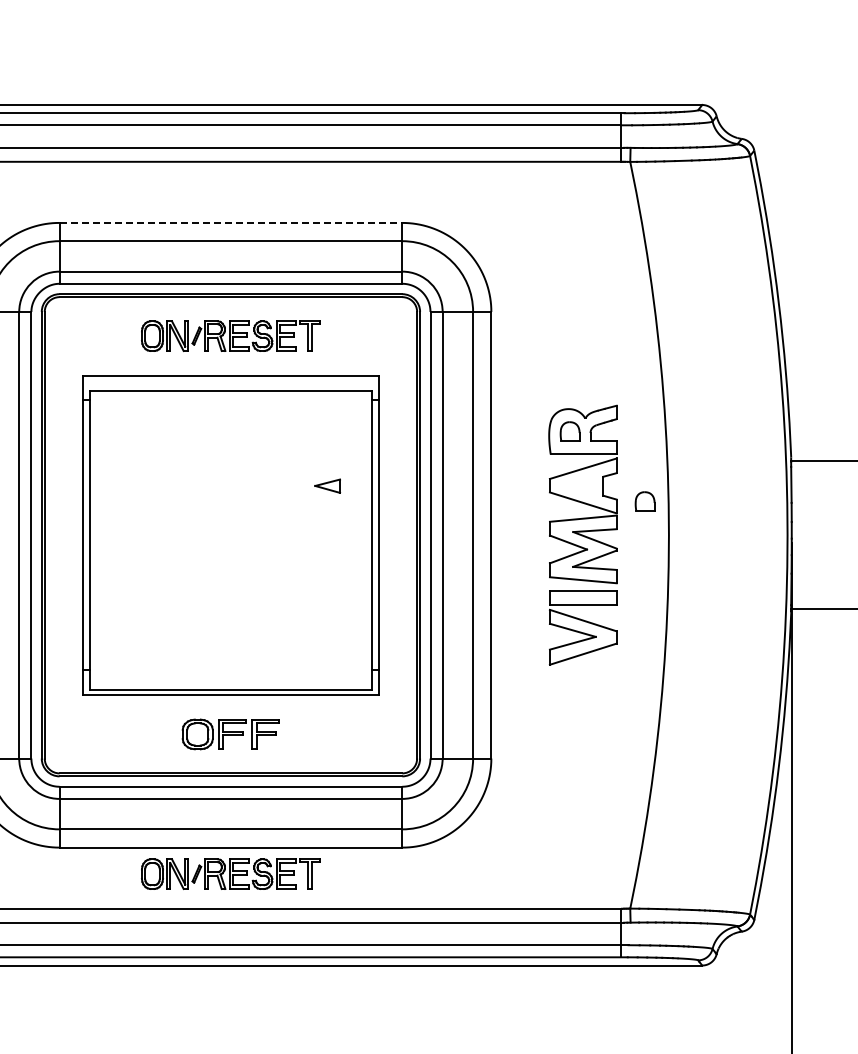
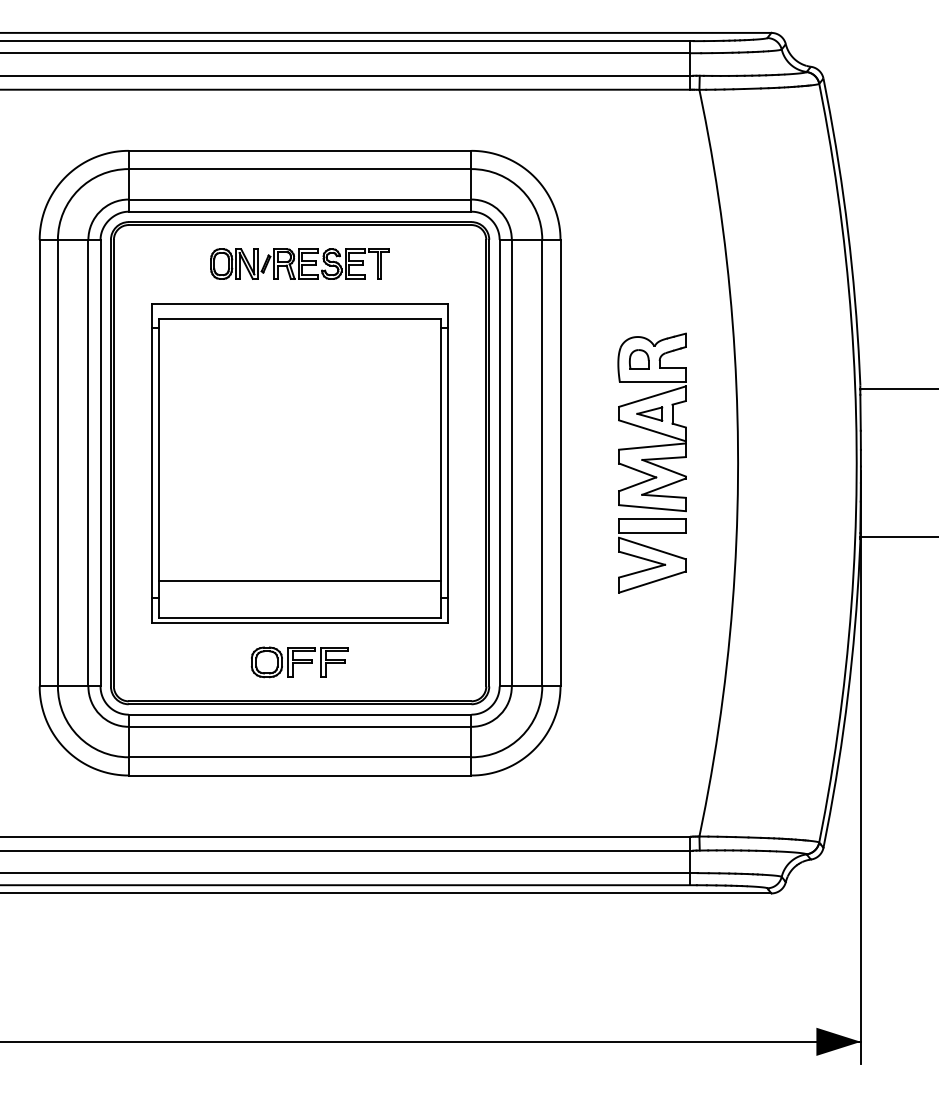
line: (231, 222) -> (300, 150), dashed -> solid
part: (327, 485) -> (649, 413), moved
part: (645, 501) -> (714, 429), removed
line: (231, 653) -> (300, 581), added
part: (230, 873) -> (299, 801), removed

